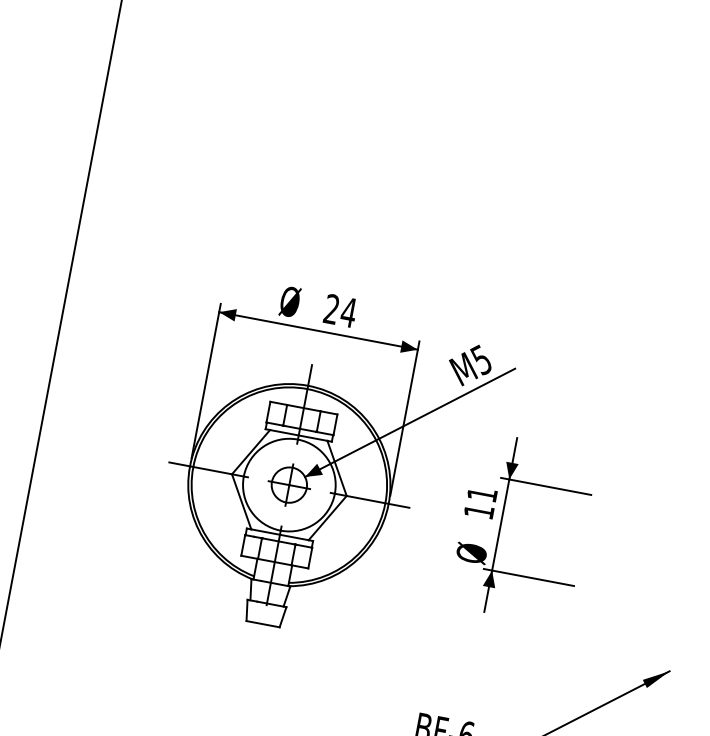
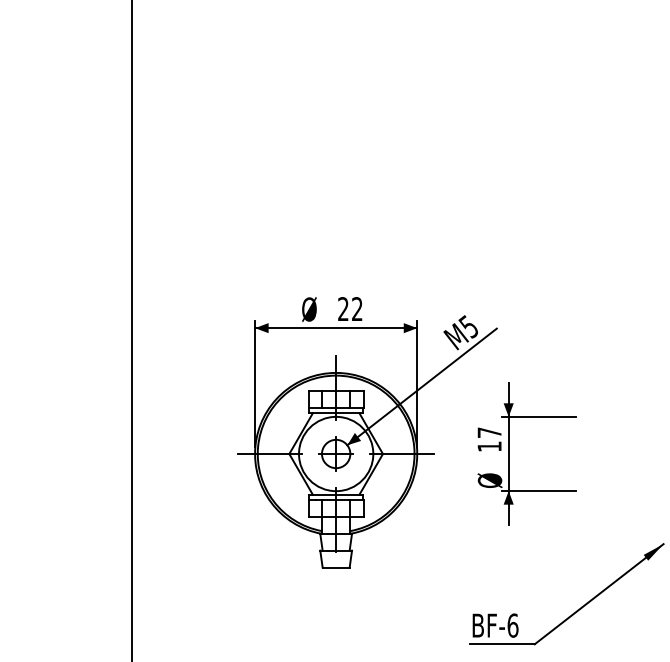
text: (349, 311) -> (357, 308), 24 -> 22
text: (482, 494) -> (489, 432), 11 -> 17

